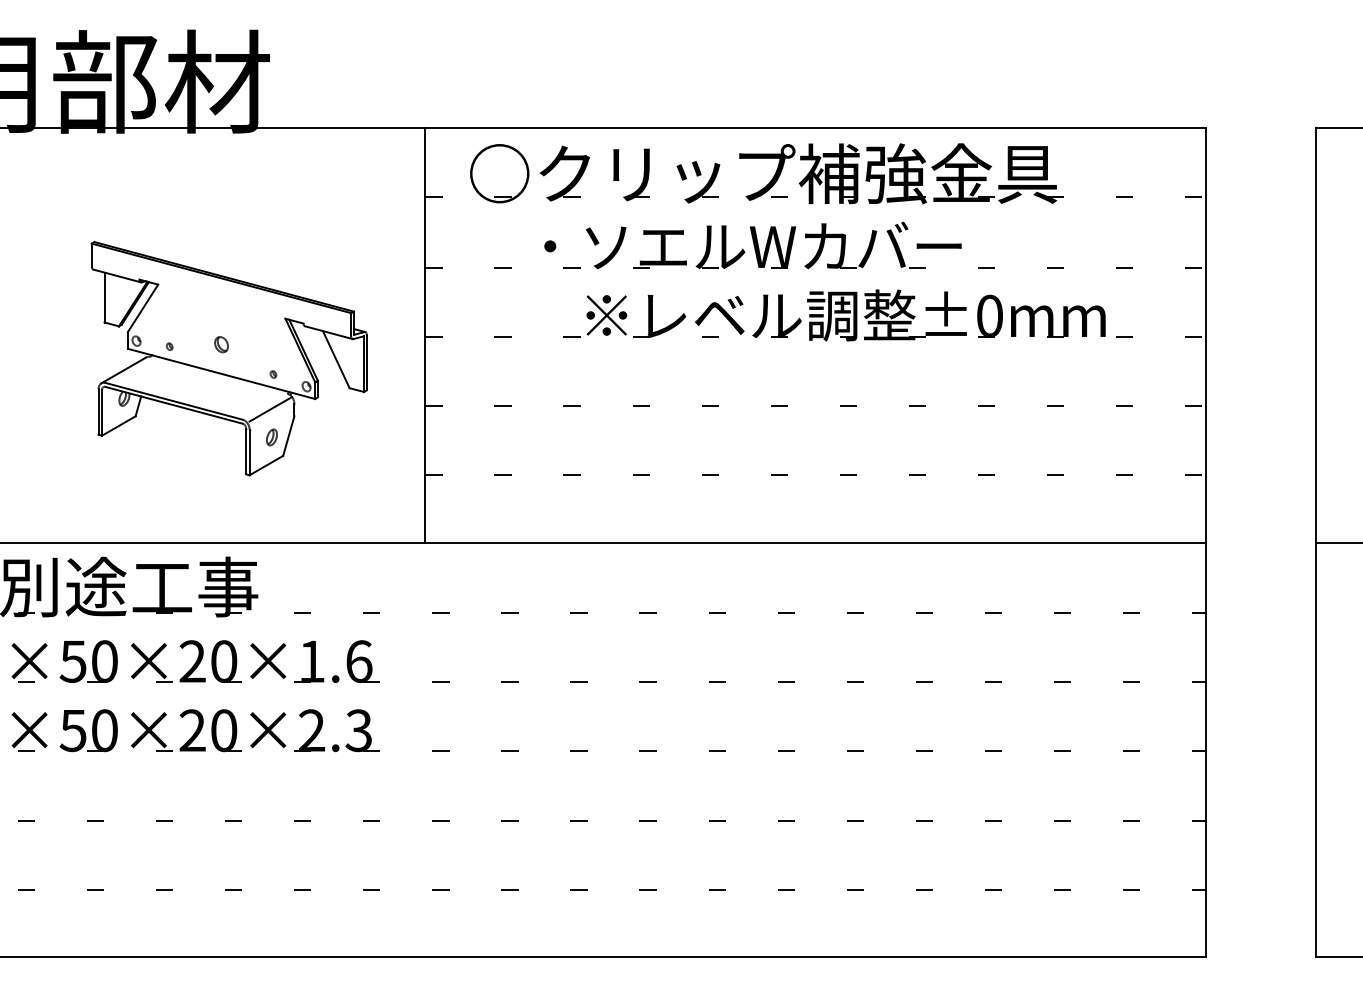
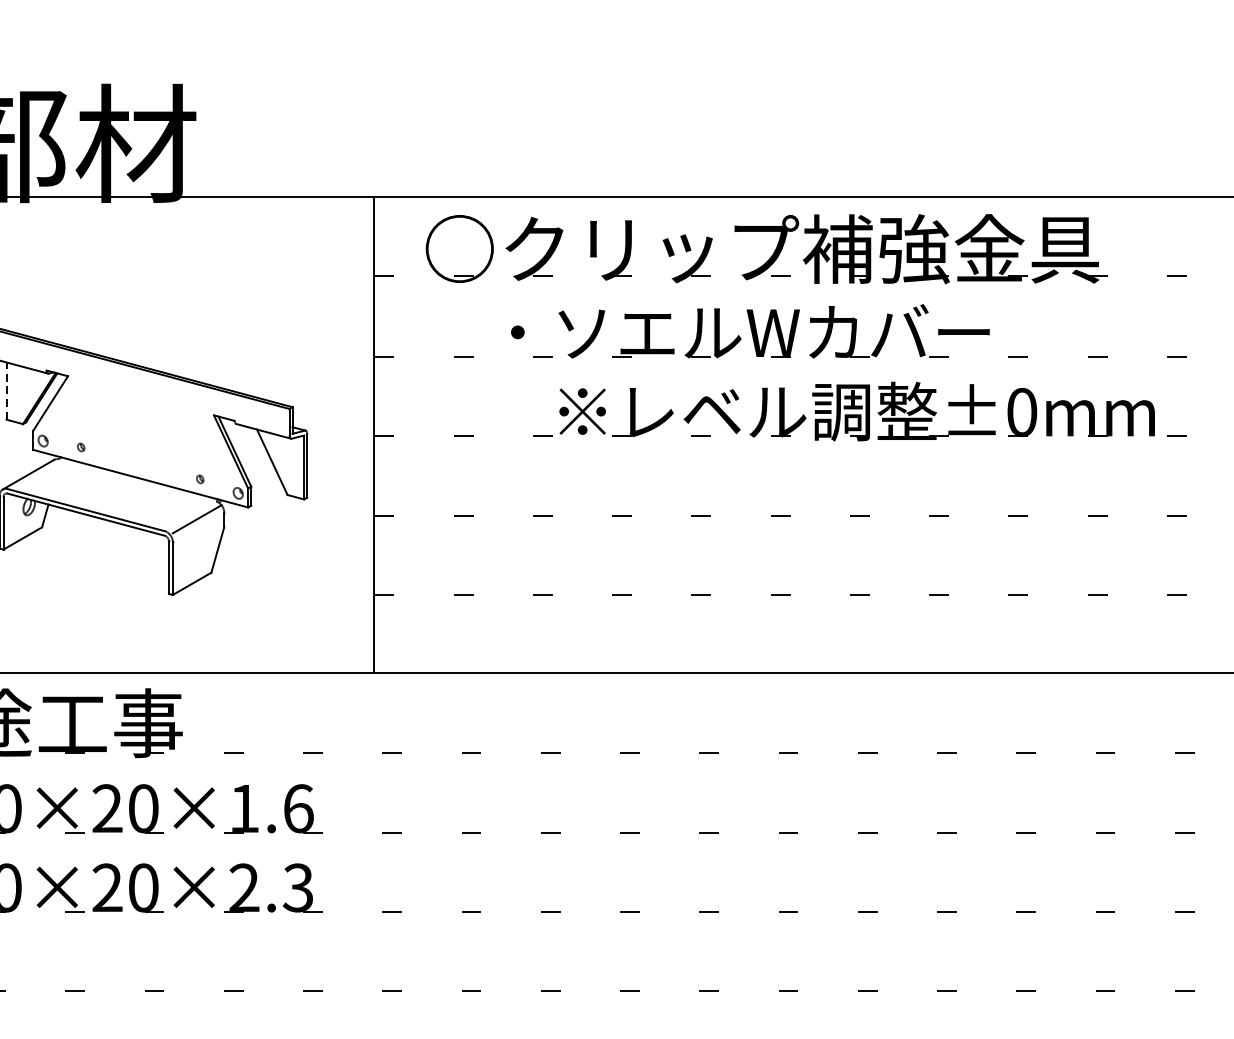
line: (104, 297) -> (6, 391), solid -> dashed
part: (221, 344) -> (140, 444), removed
part: (271, 437) -> (197, 551), removed

